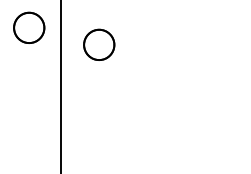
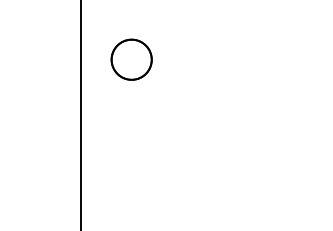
circle: (29, 27) -> (39, 36), removed

